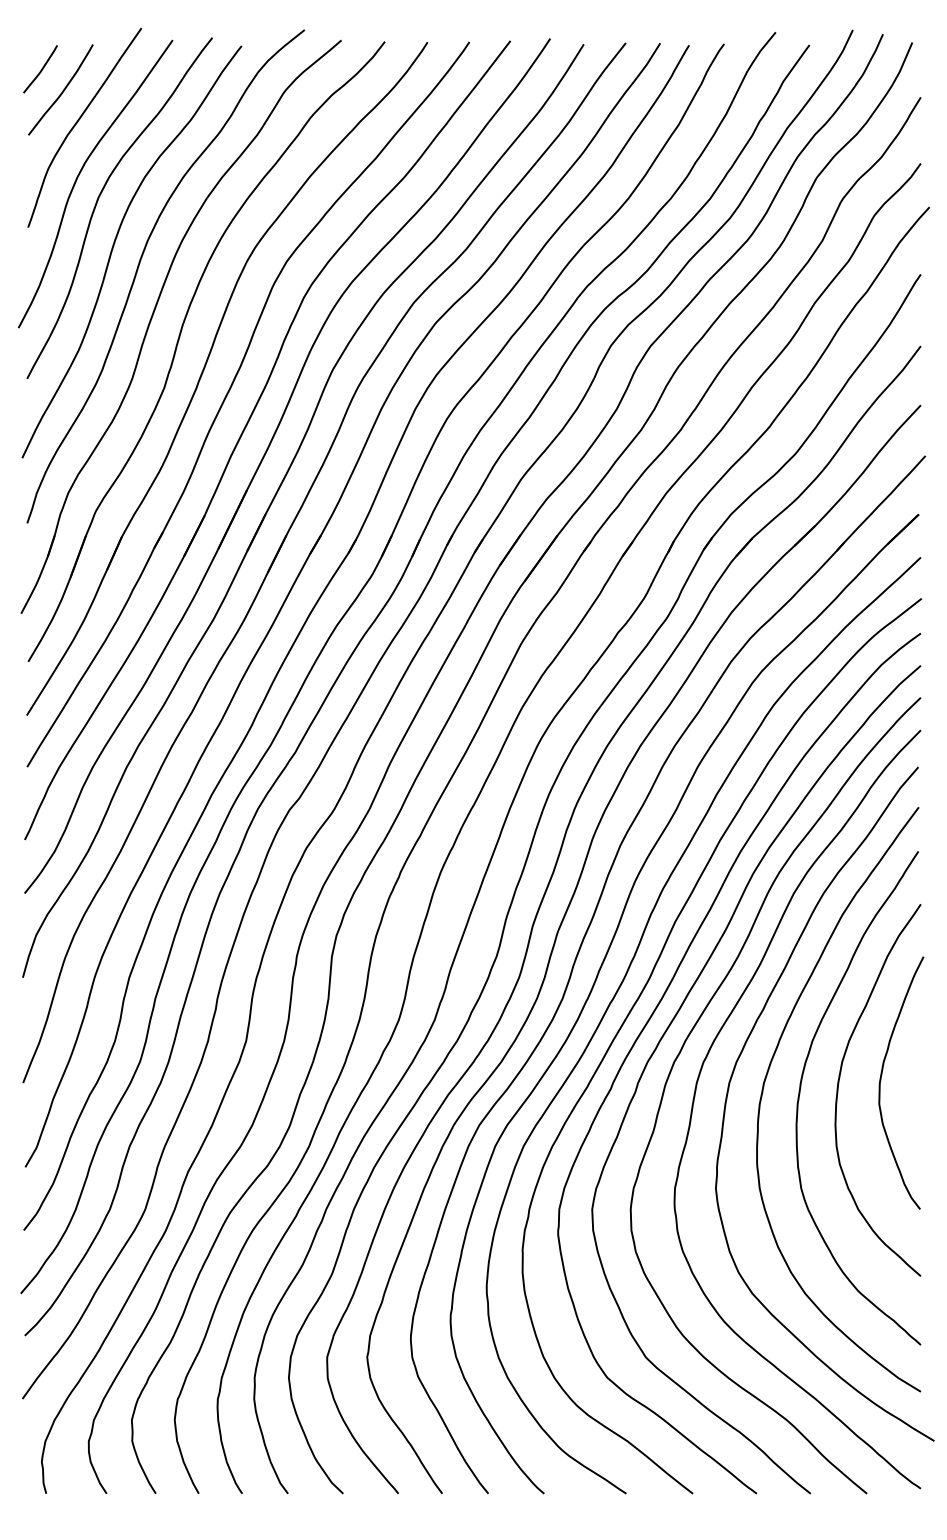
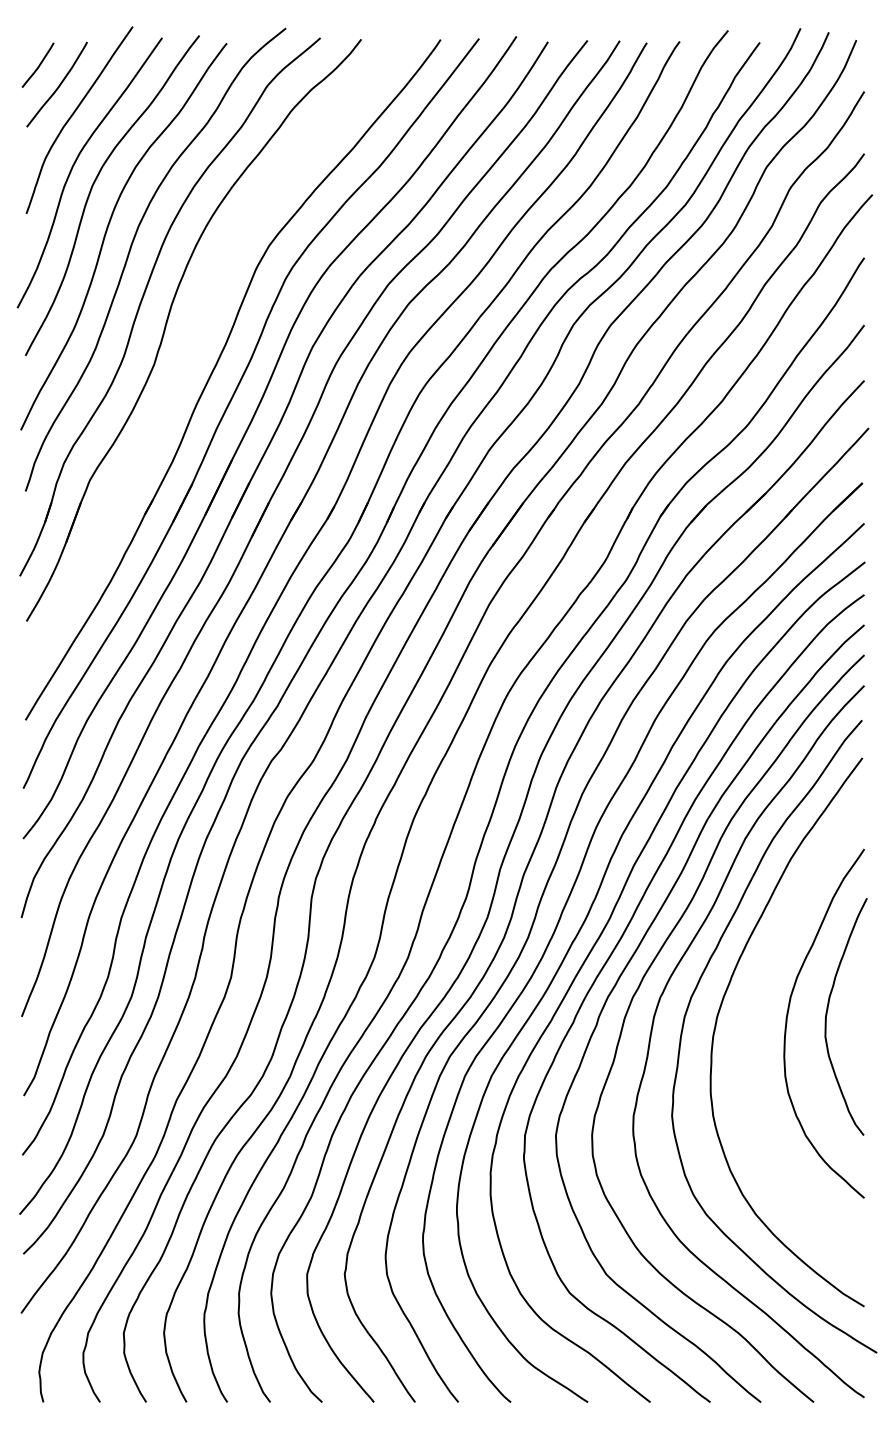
part: (204, 370) -> (191, 347), removed
curve: (801, 1087) -> (752, 1021), removed

